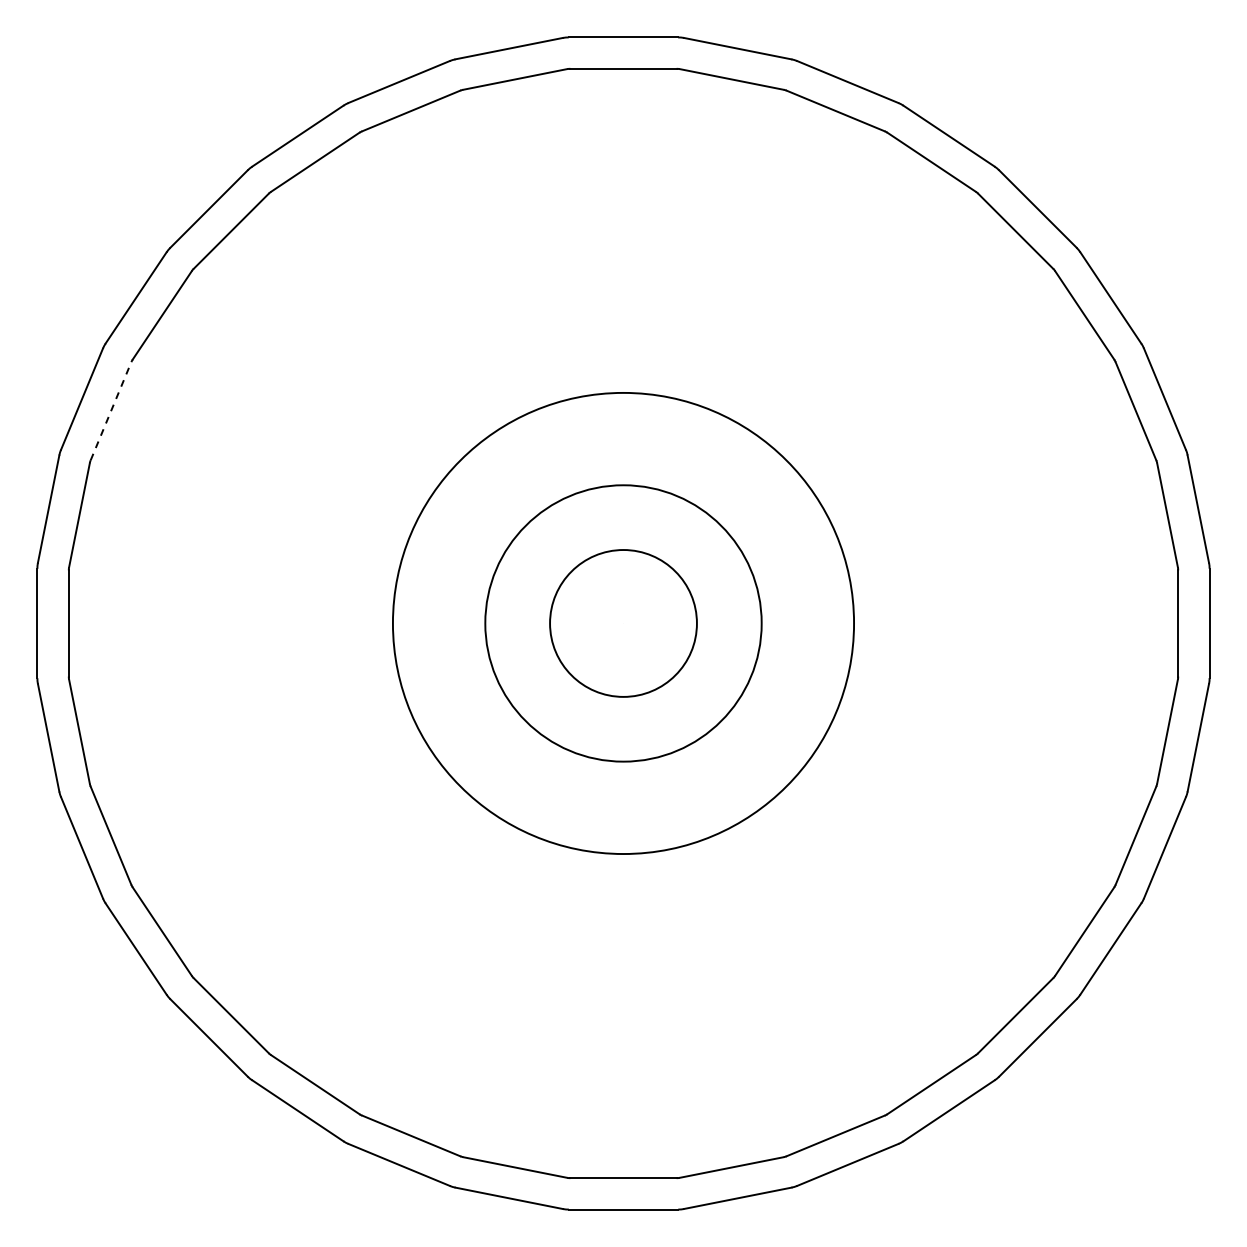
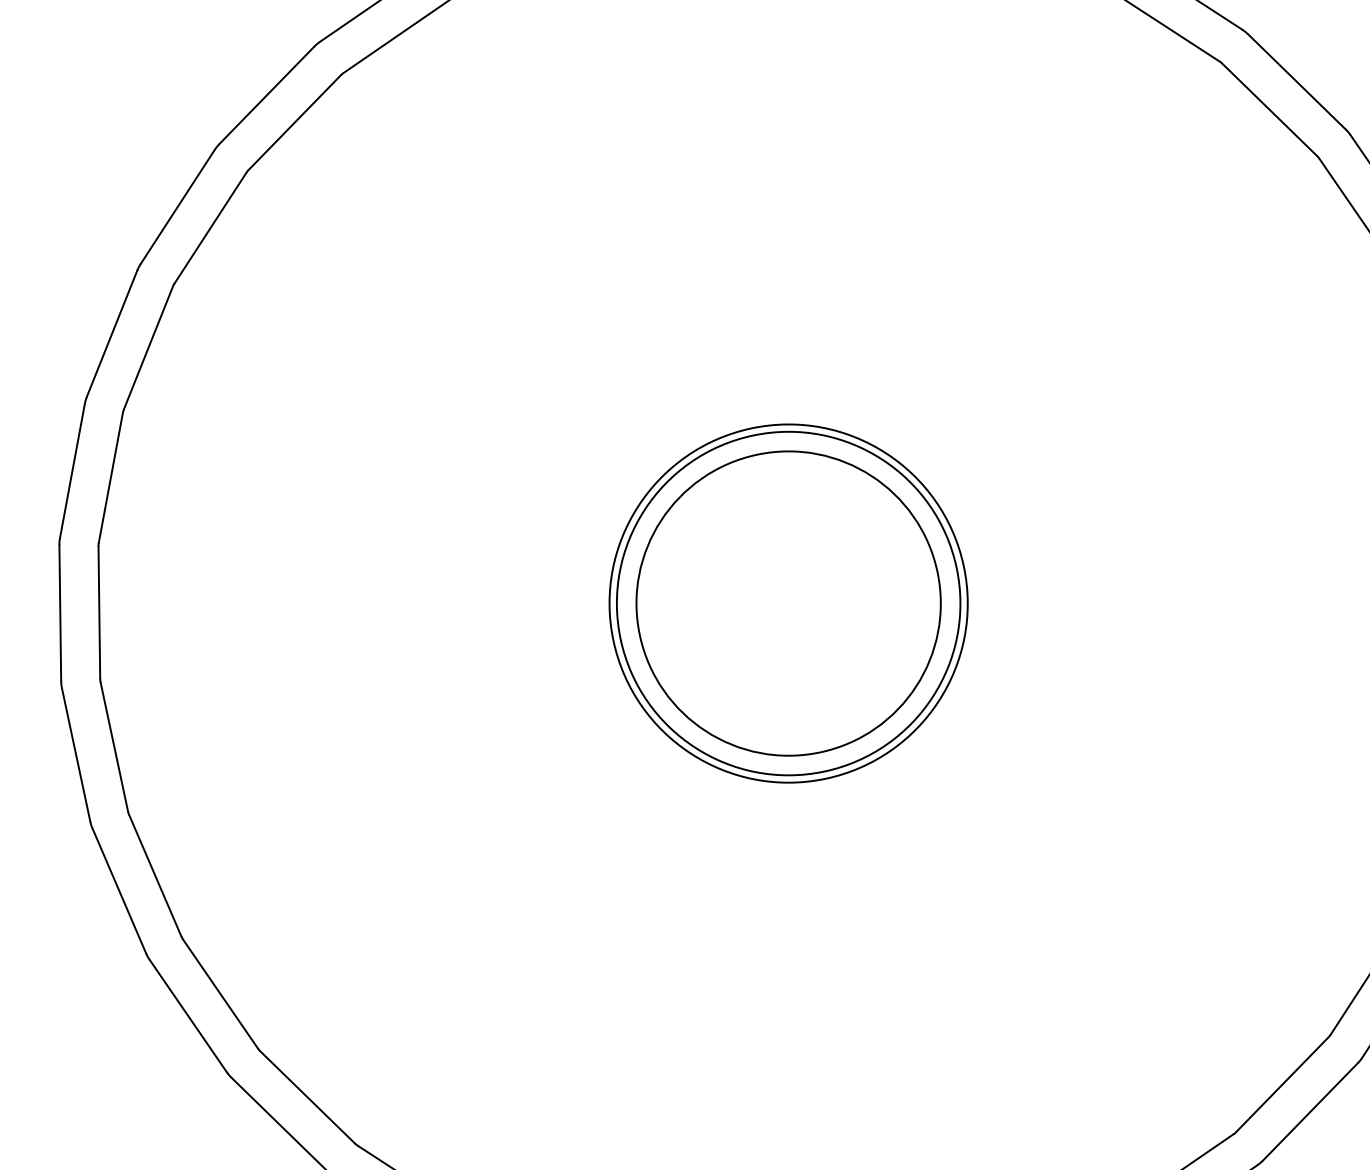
line: (111, 410) -> (111, 476), dashed -> solid
circle: (623, 623) -> (788, 603), size x0.62
circle: (623, 623) -> (788, 603), size x1.67

